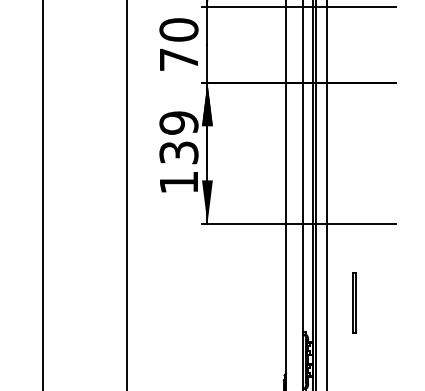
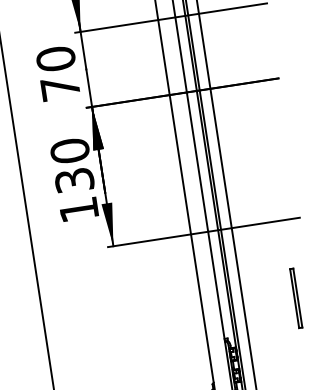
text: (178, 122) -> (69, 150), 139 -> 130
line: (353, 302) -> (295, 298), moved

